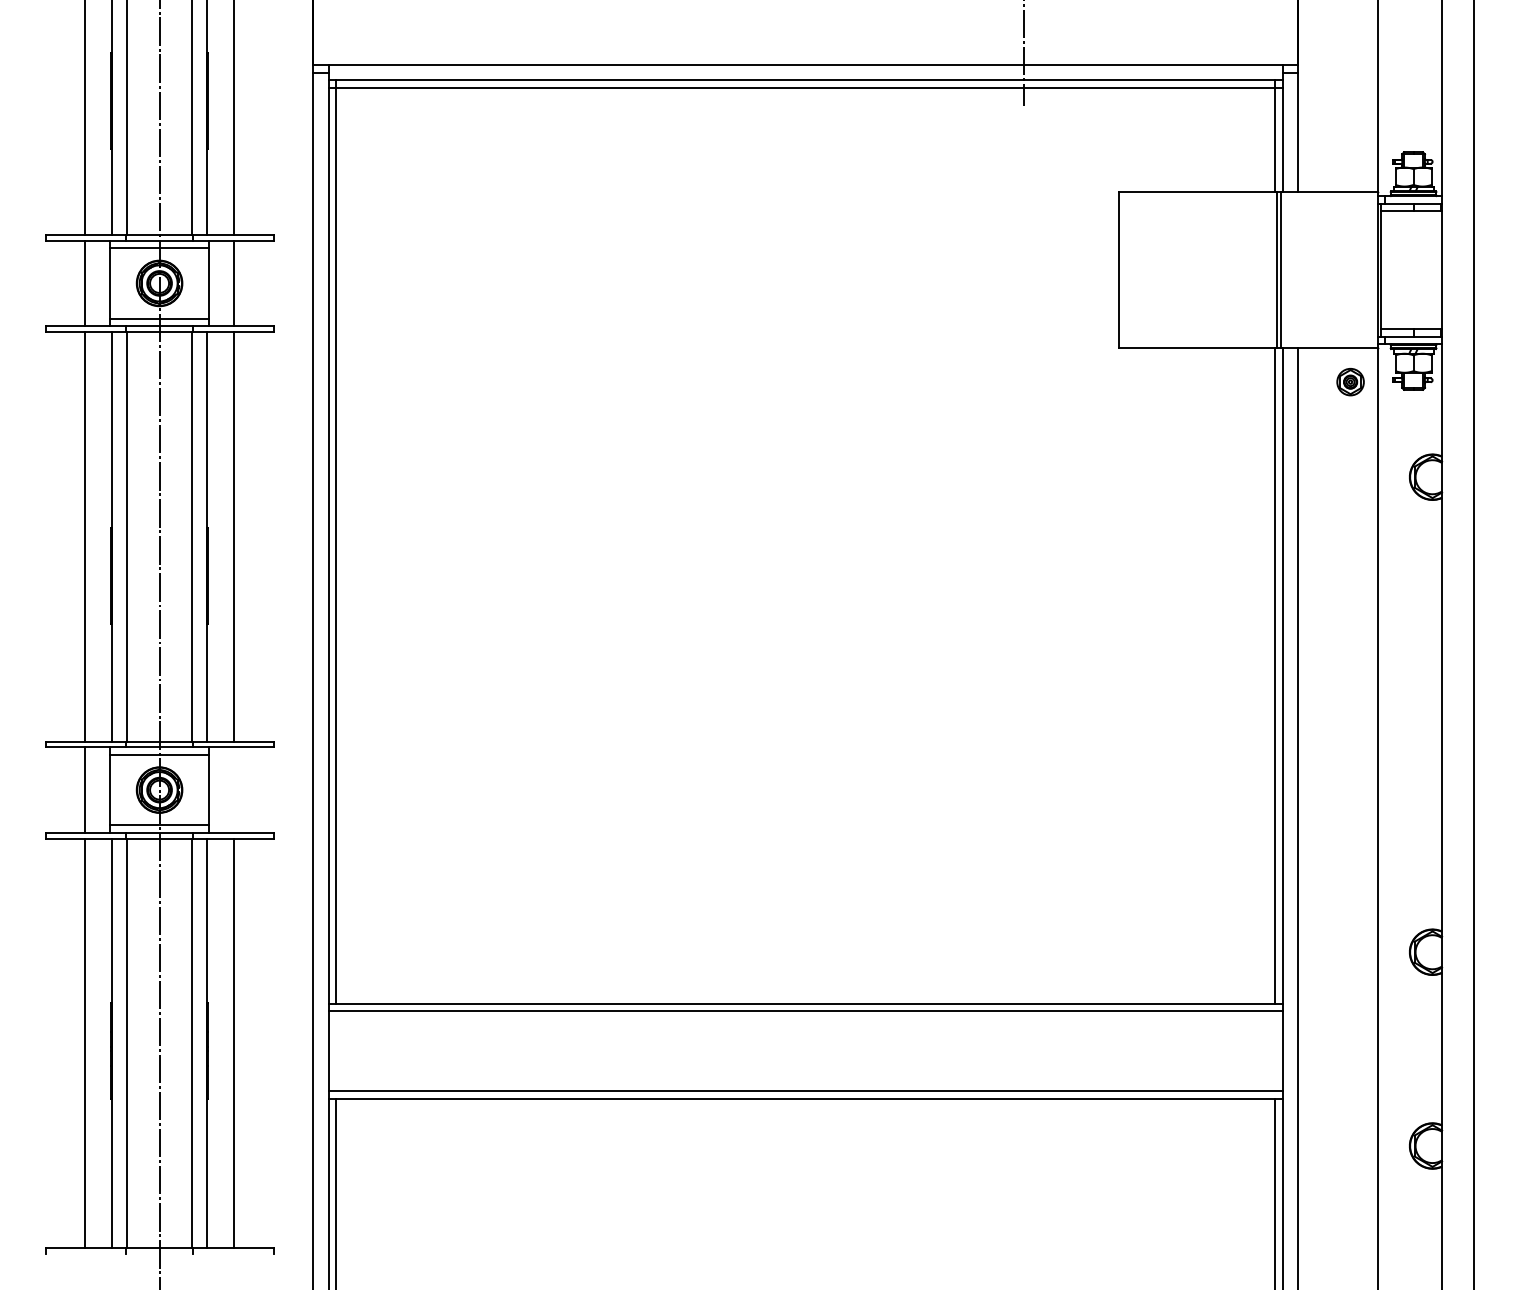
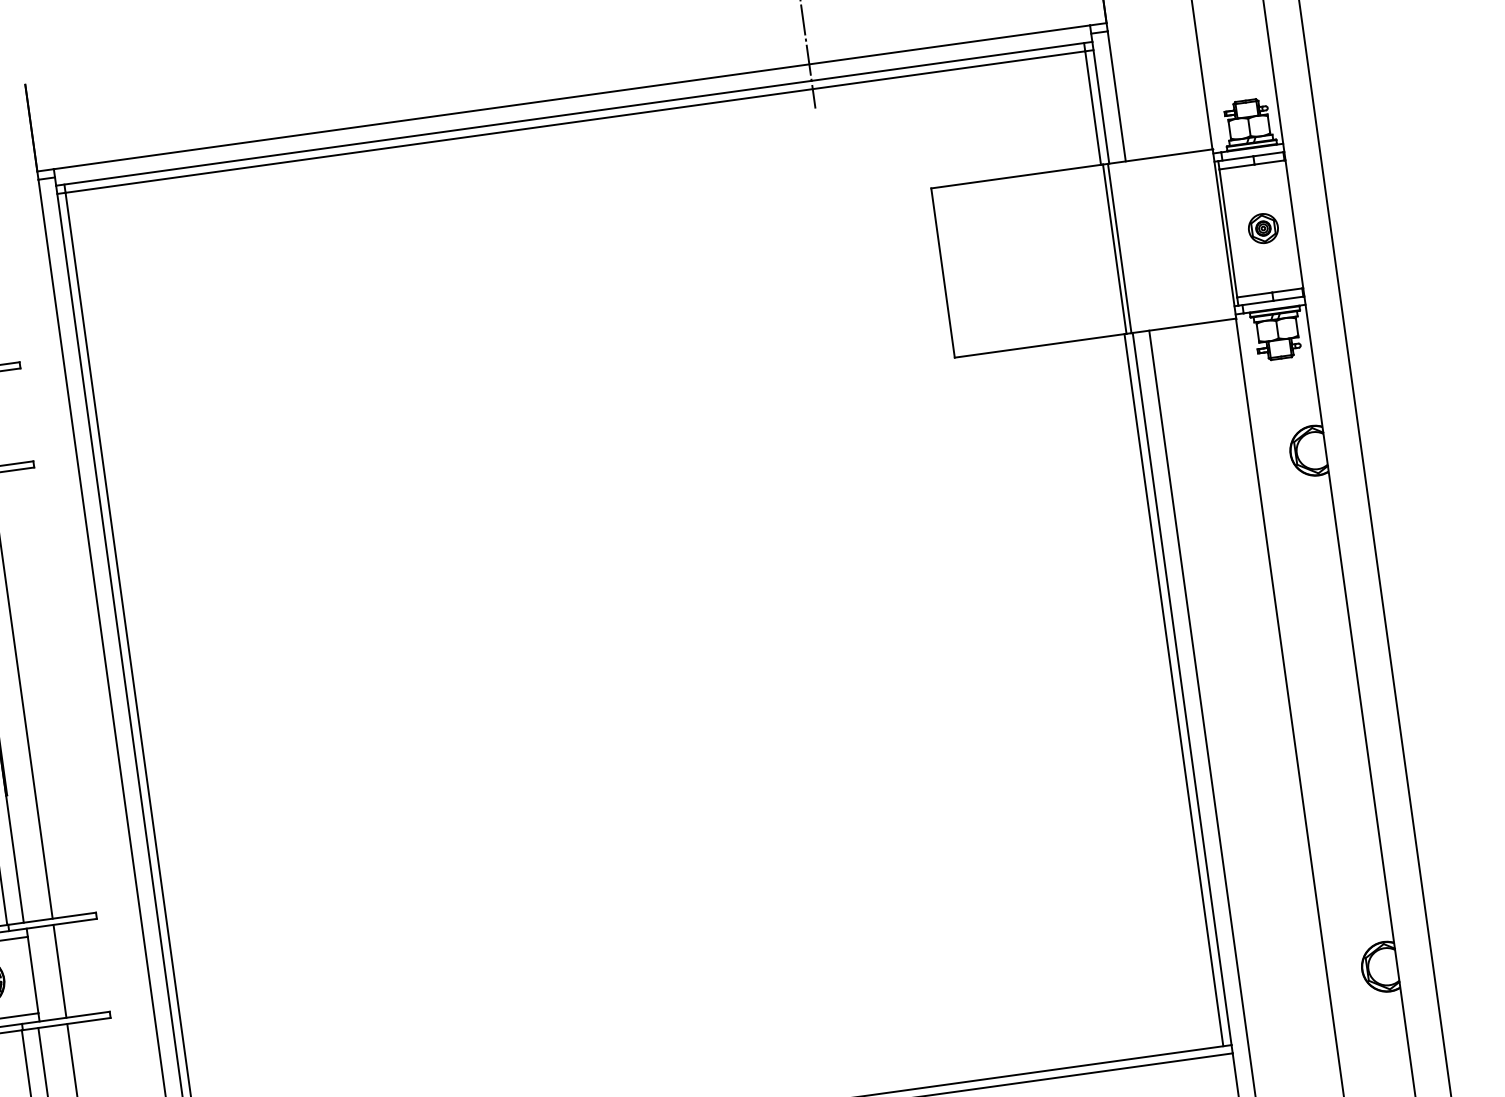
part: (1350, 382) -> (1263, 228), moved
line: (233, 789) -> (59, 970), added

